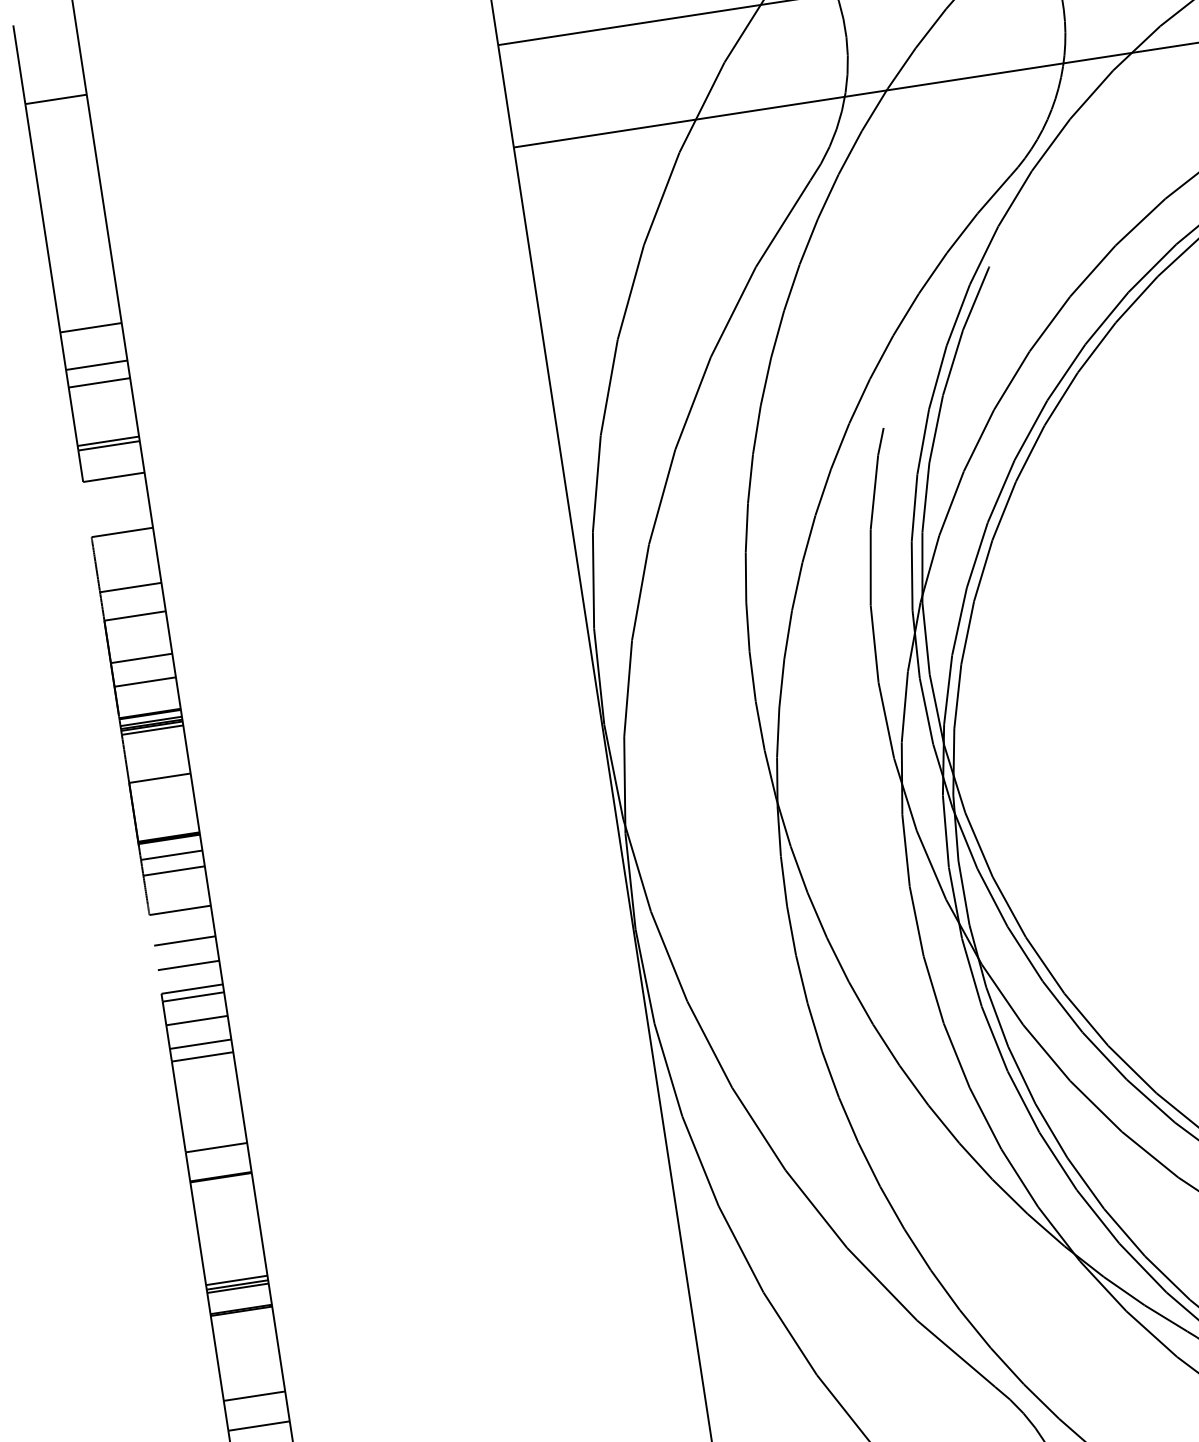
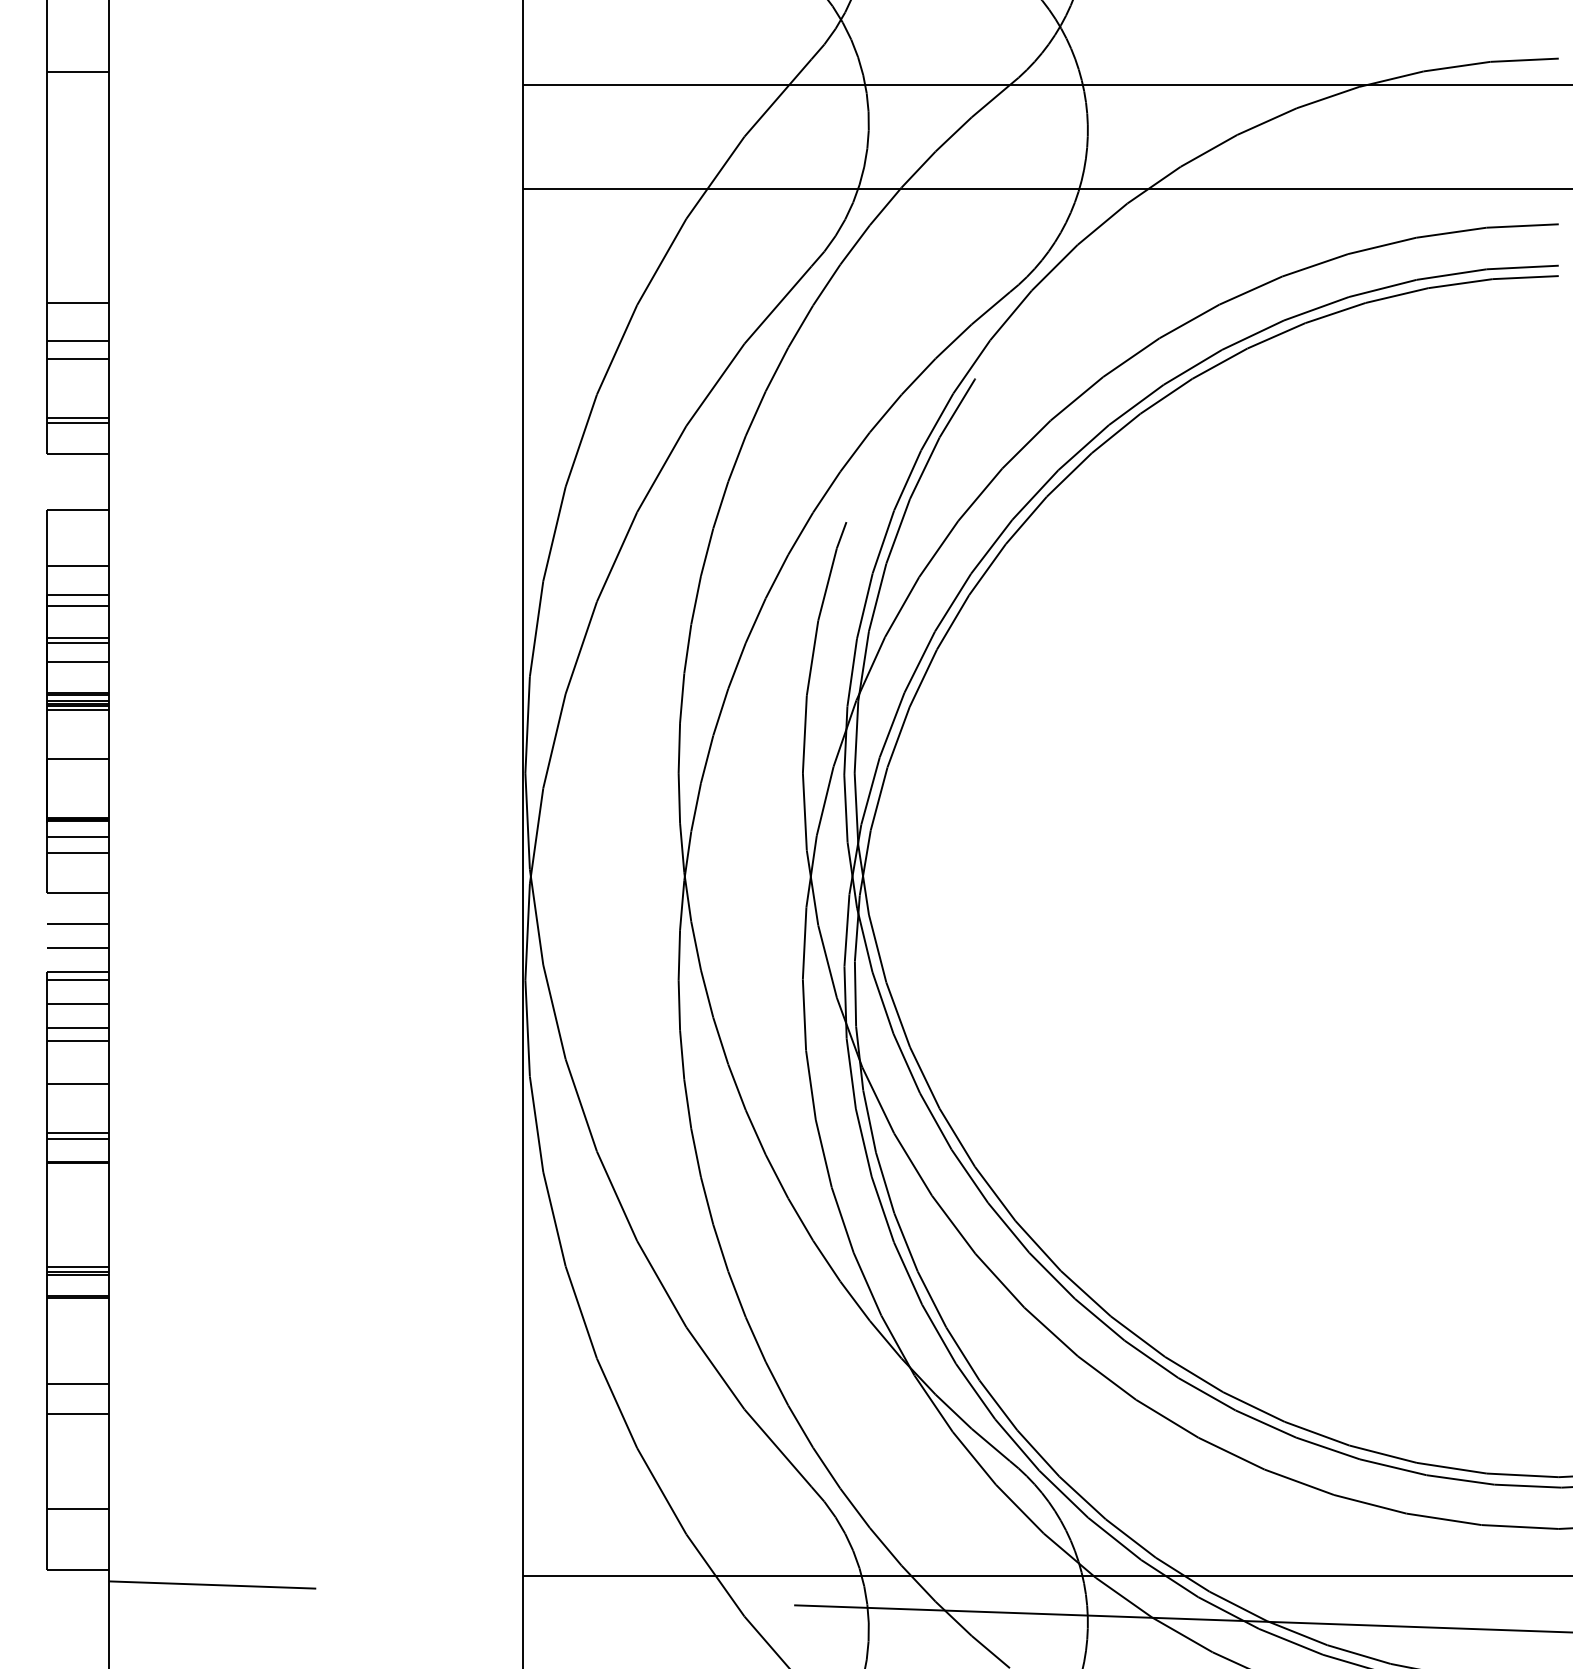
line: (137, 626) -> (78, 605), added
line: (142, 663) -> (78, 642), added
line: (209, 1099) -> (78, 1083), added
line: (217, 1154) -> (78, 1139), added

